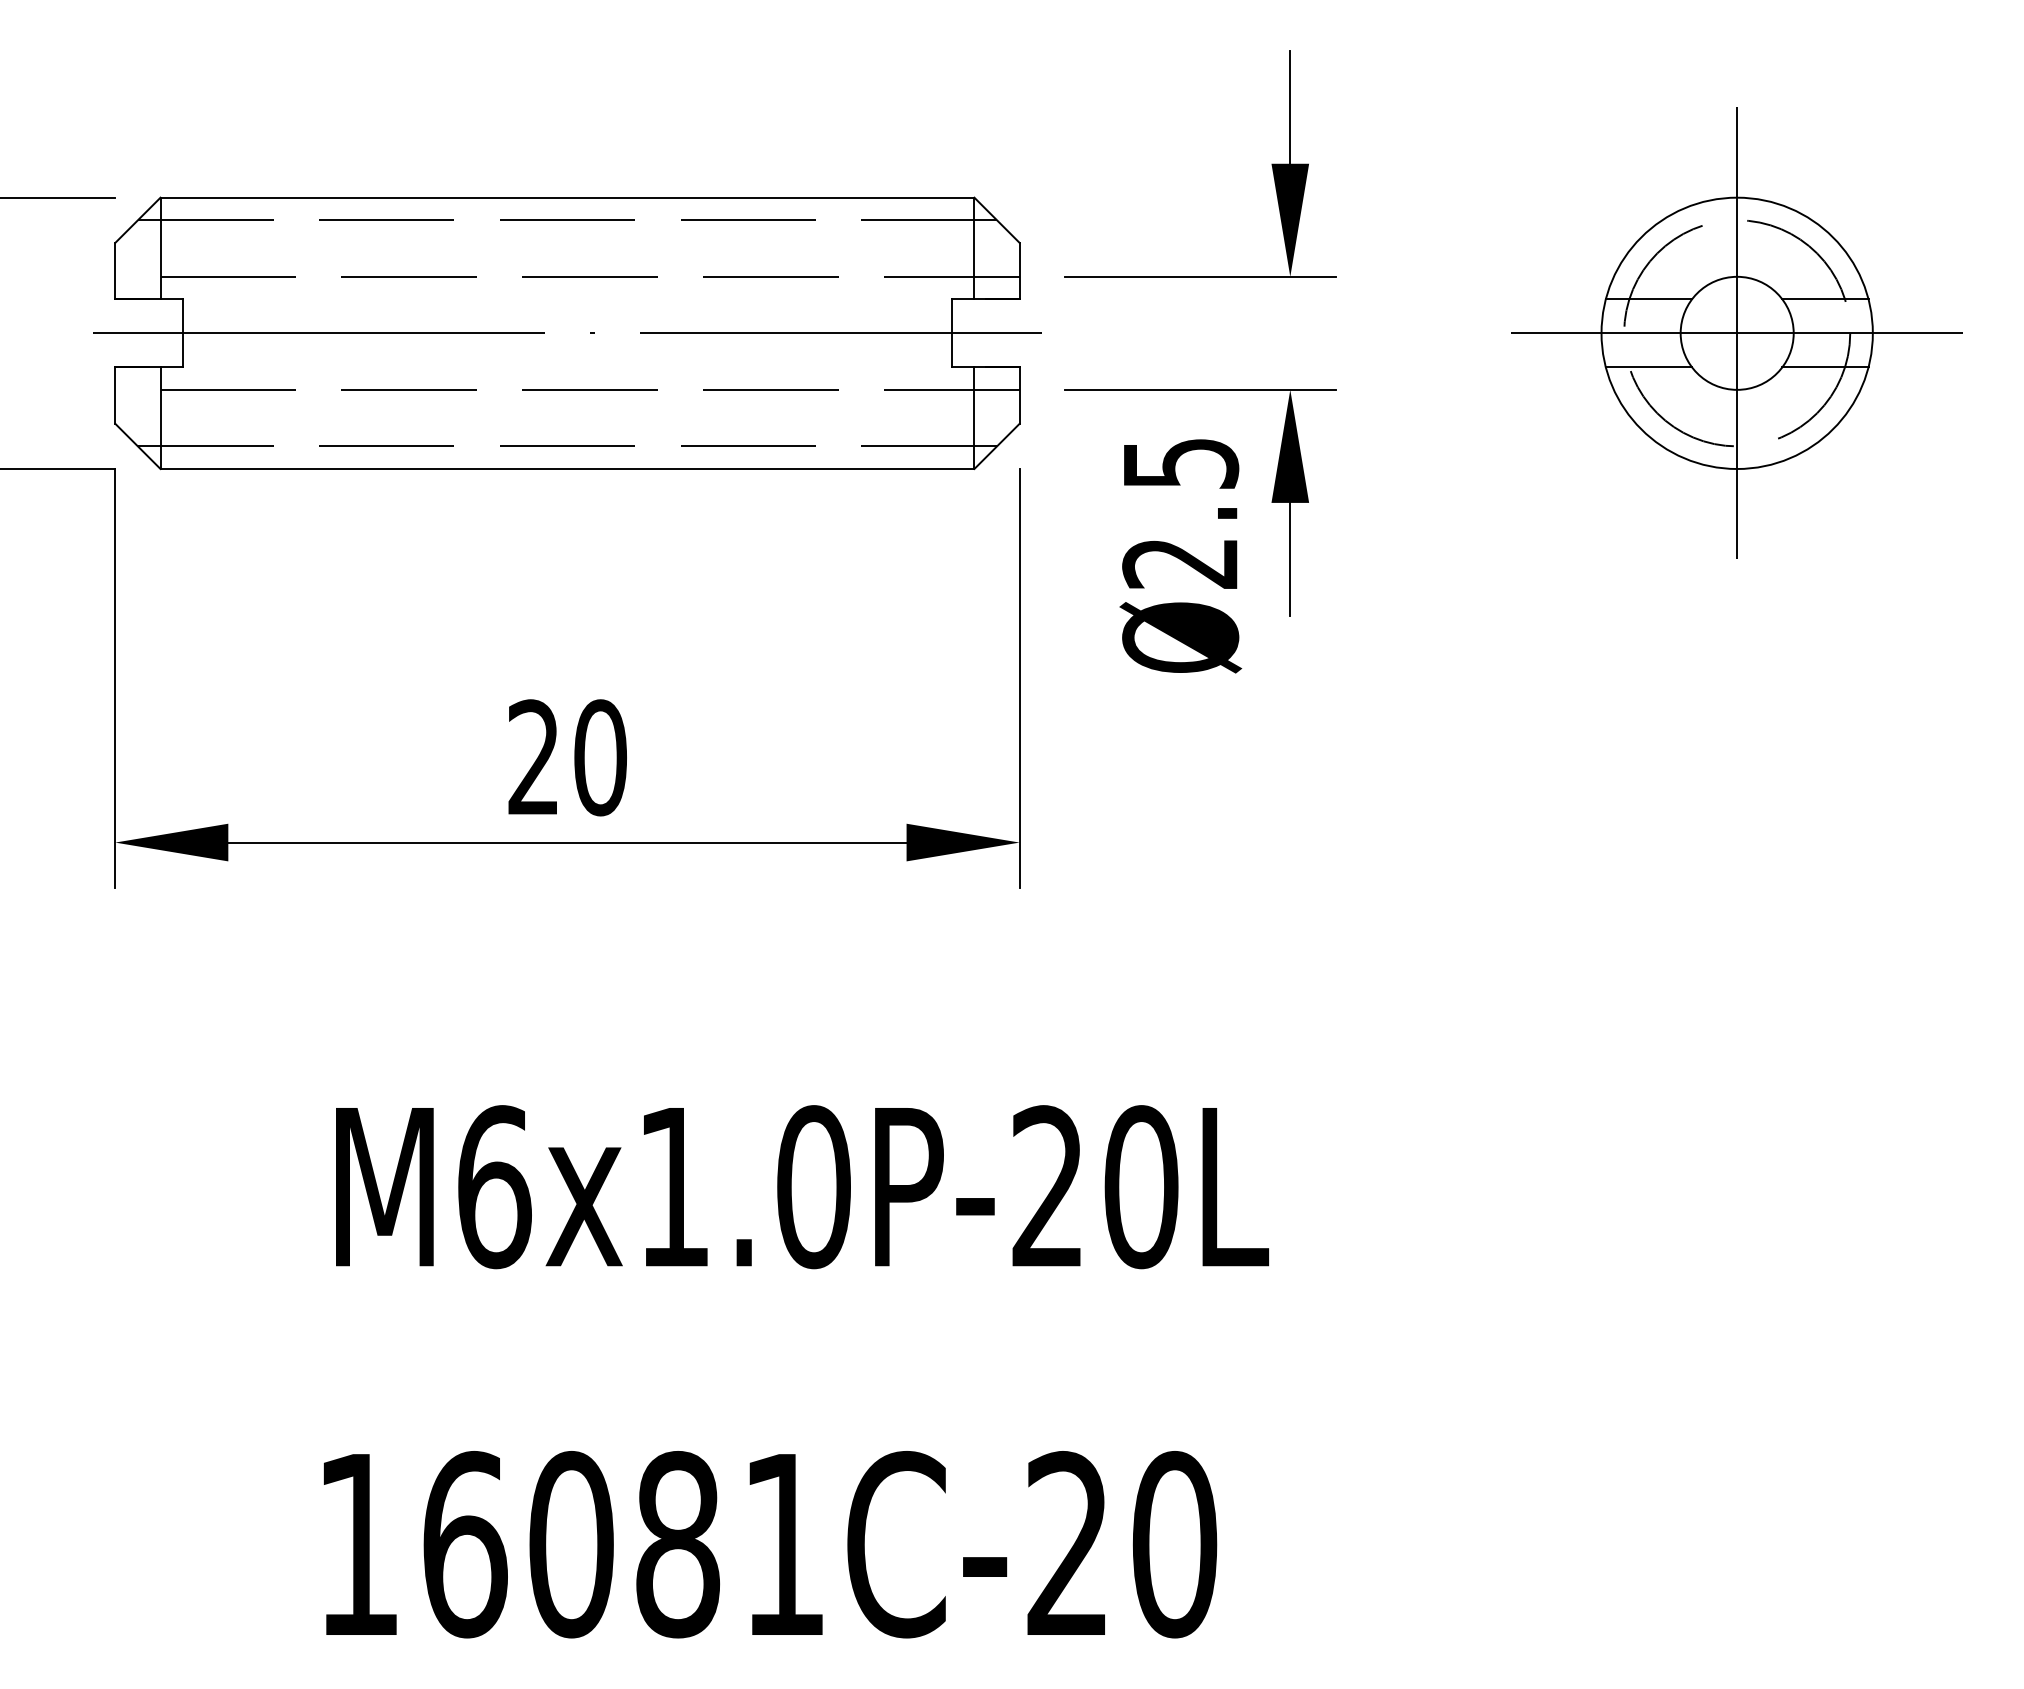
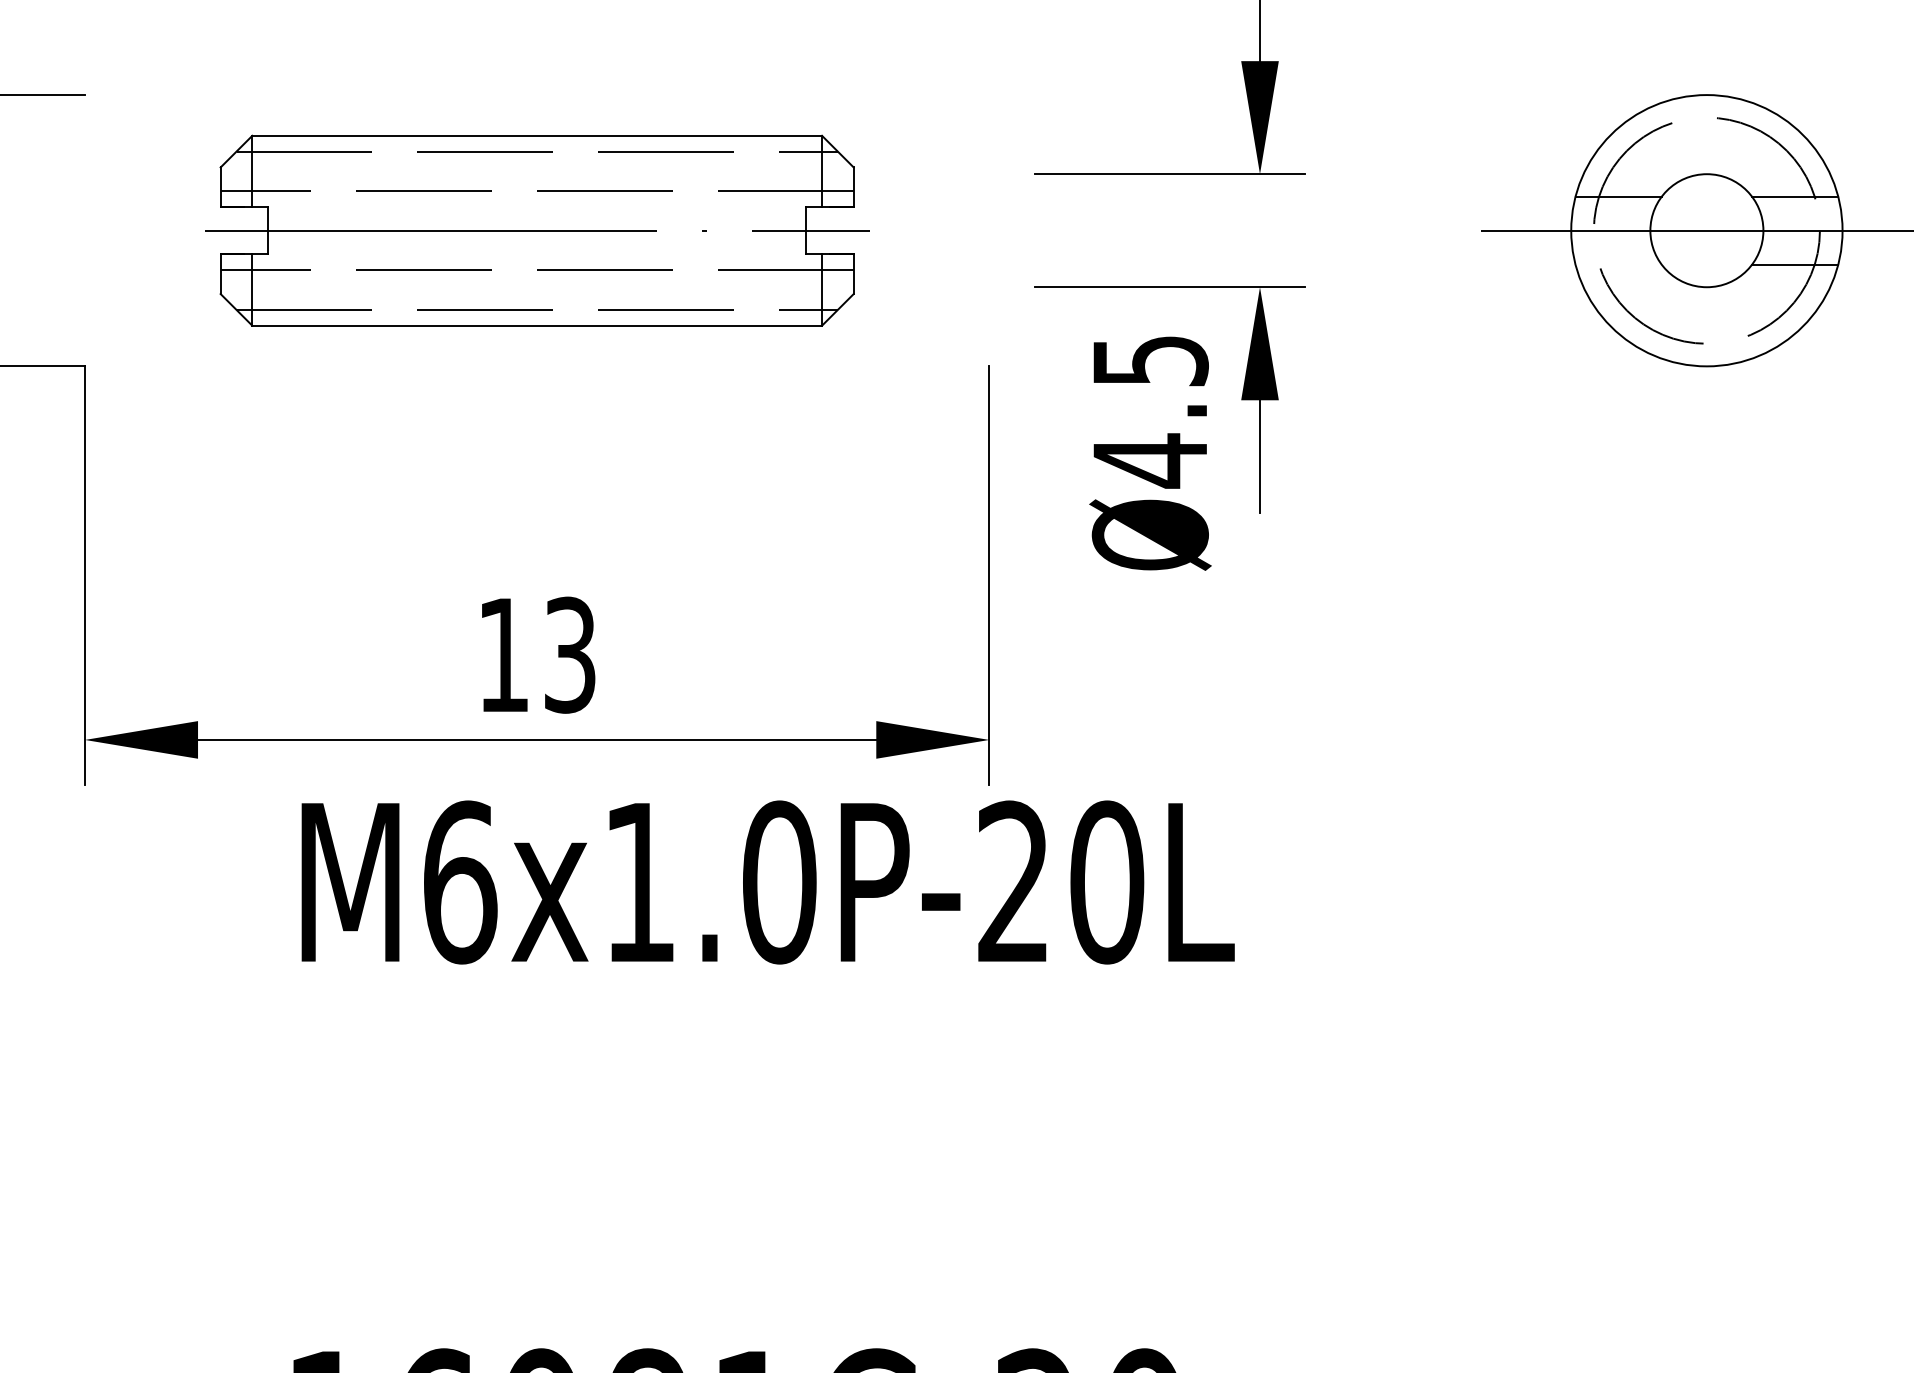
part: (567, 333) -> (537, 230), size x0.7
line: (1737, 333) -> (1707, 230), removed
line: (1648, 367) -> (1618, 264), removed
text: (1179, 563) -> (1149, 460), 2.5 -> 4.5
text: (567, 757) -> (537, 654), 20 -> 13
text: (802, 1187) -> (768, 882), moved

